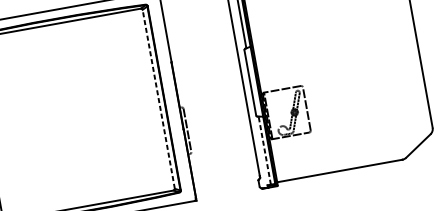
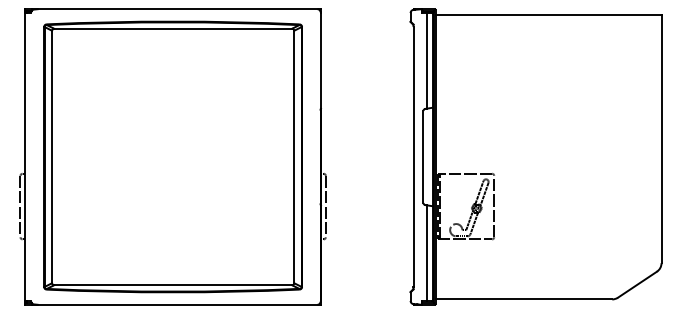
line: (158, 98) -> (294, 156), dashed -> solid
line: (264, 150) -> (426, 253), dashed -> solid

